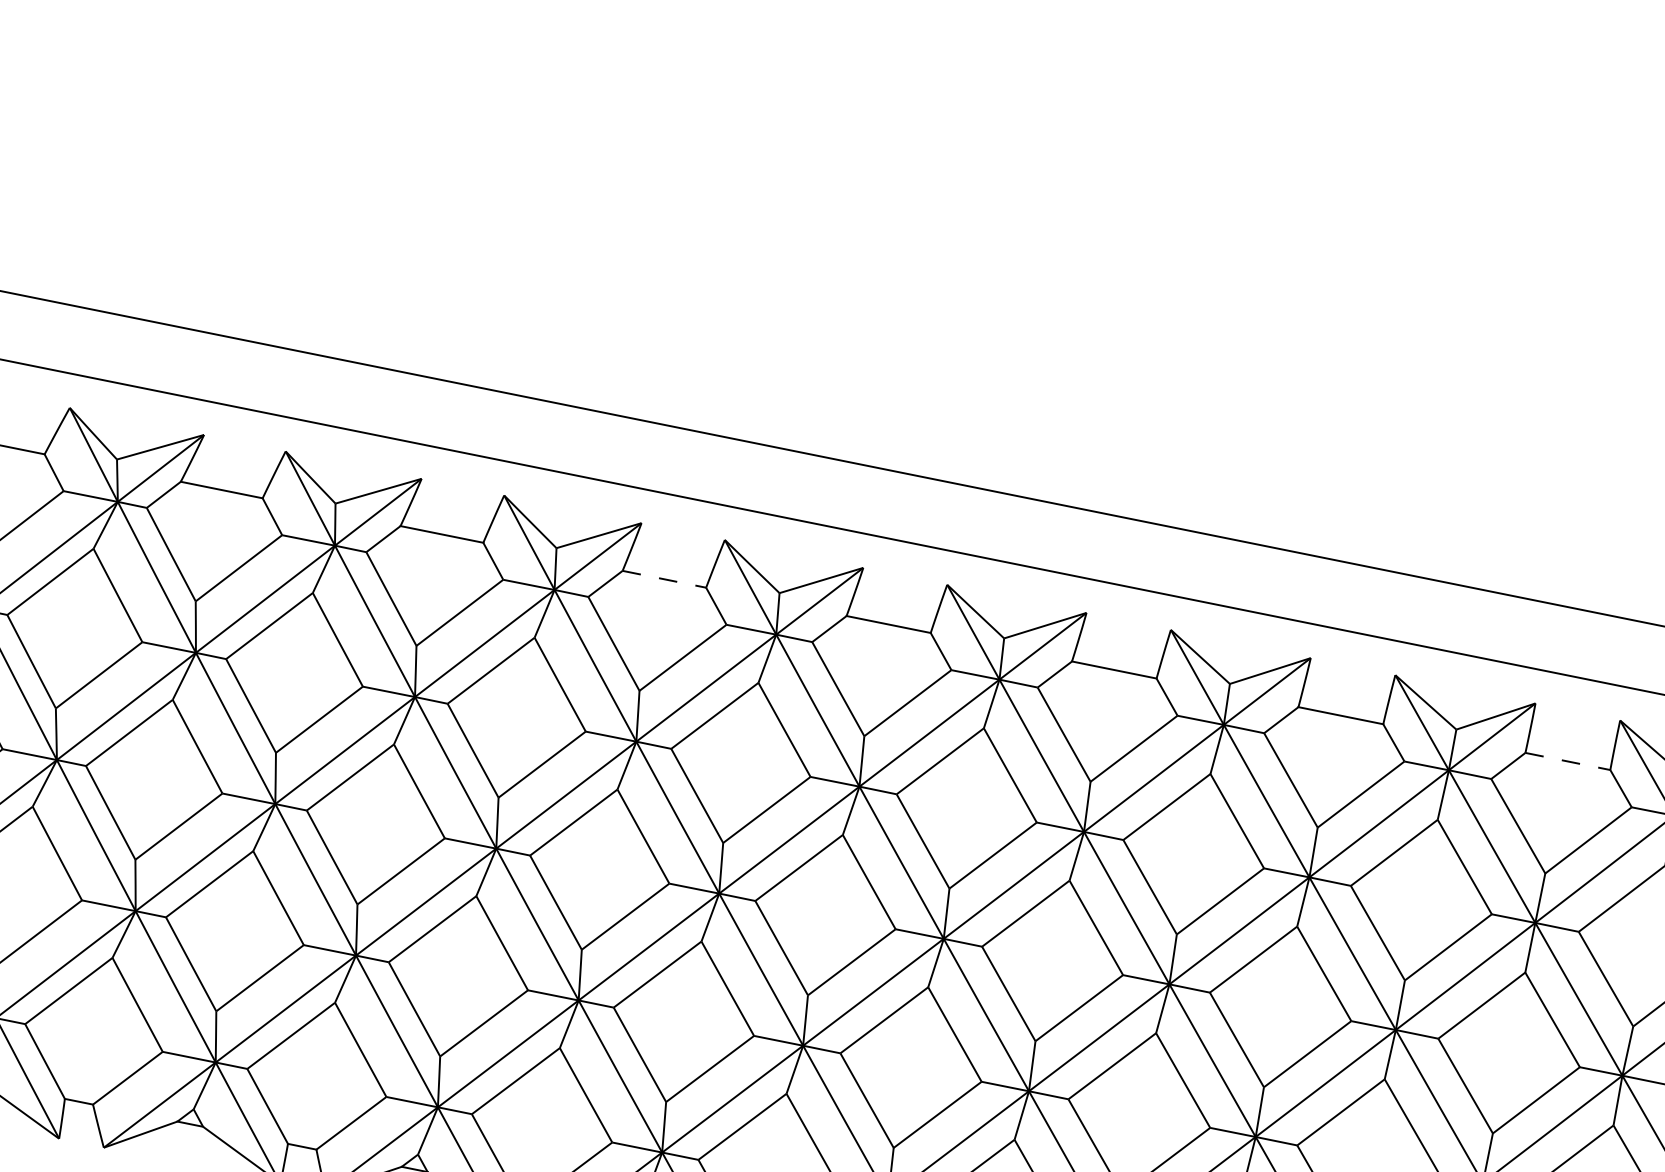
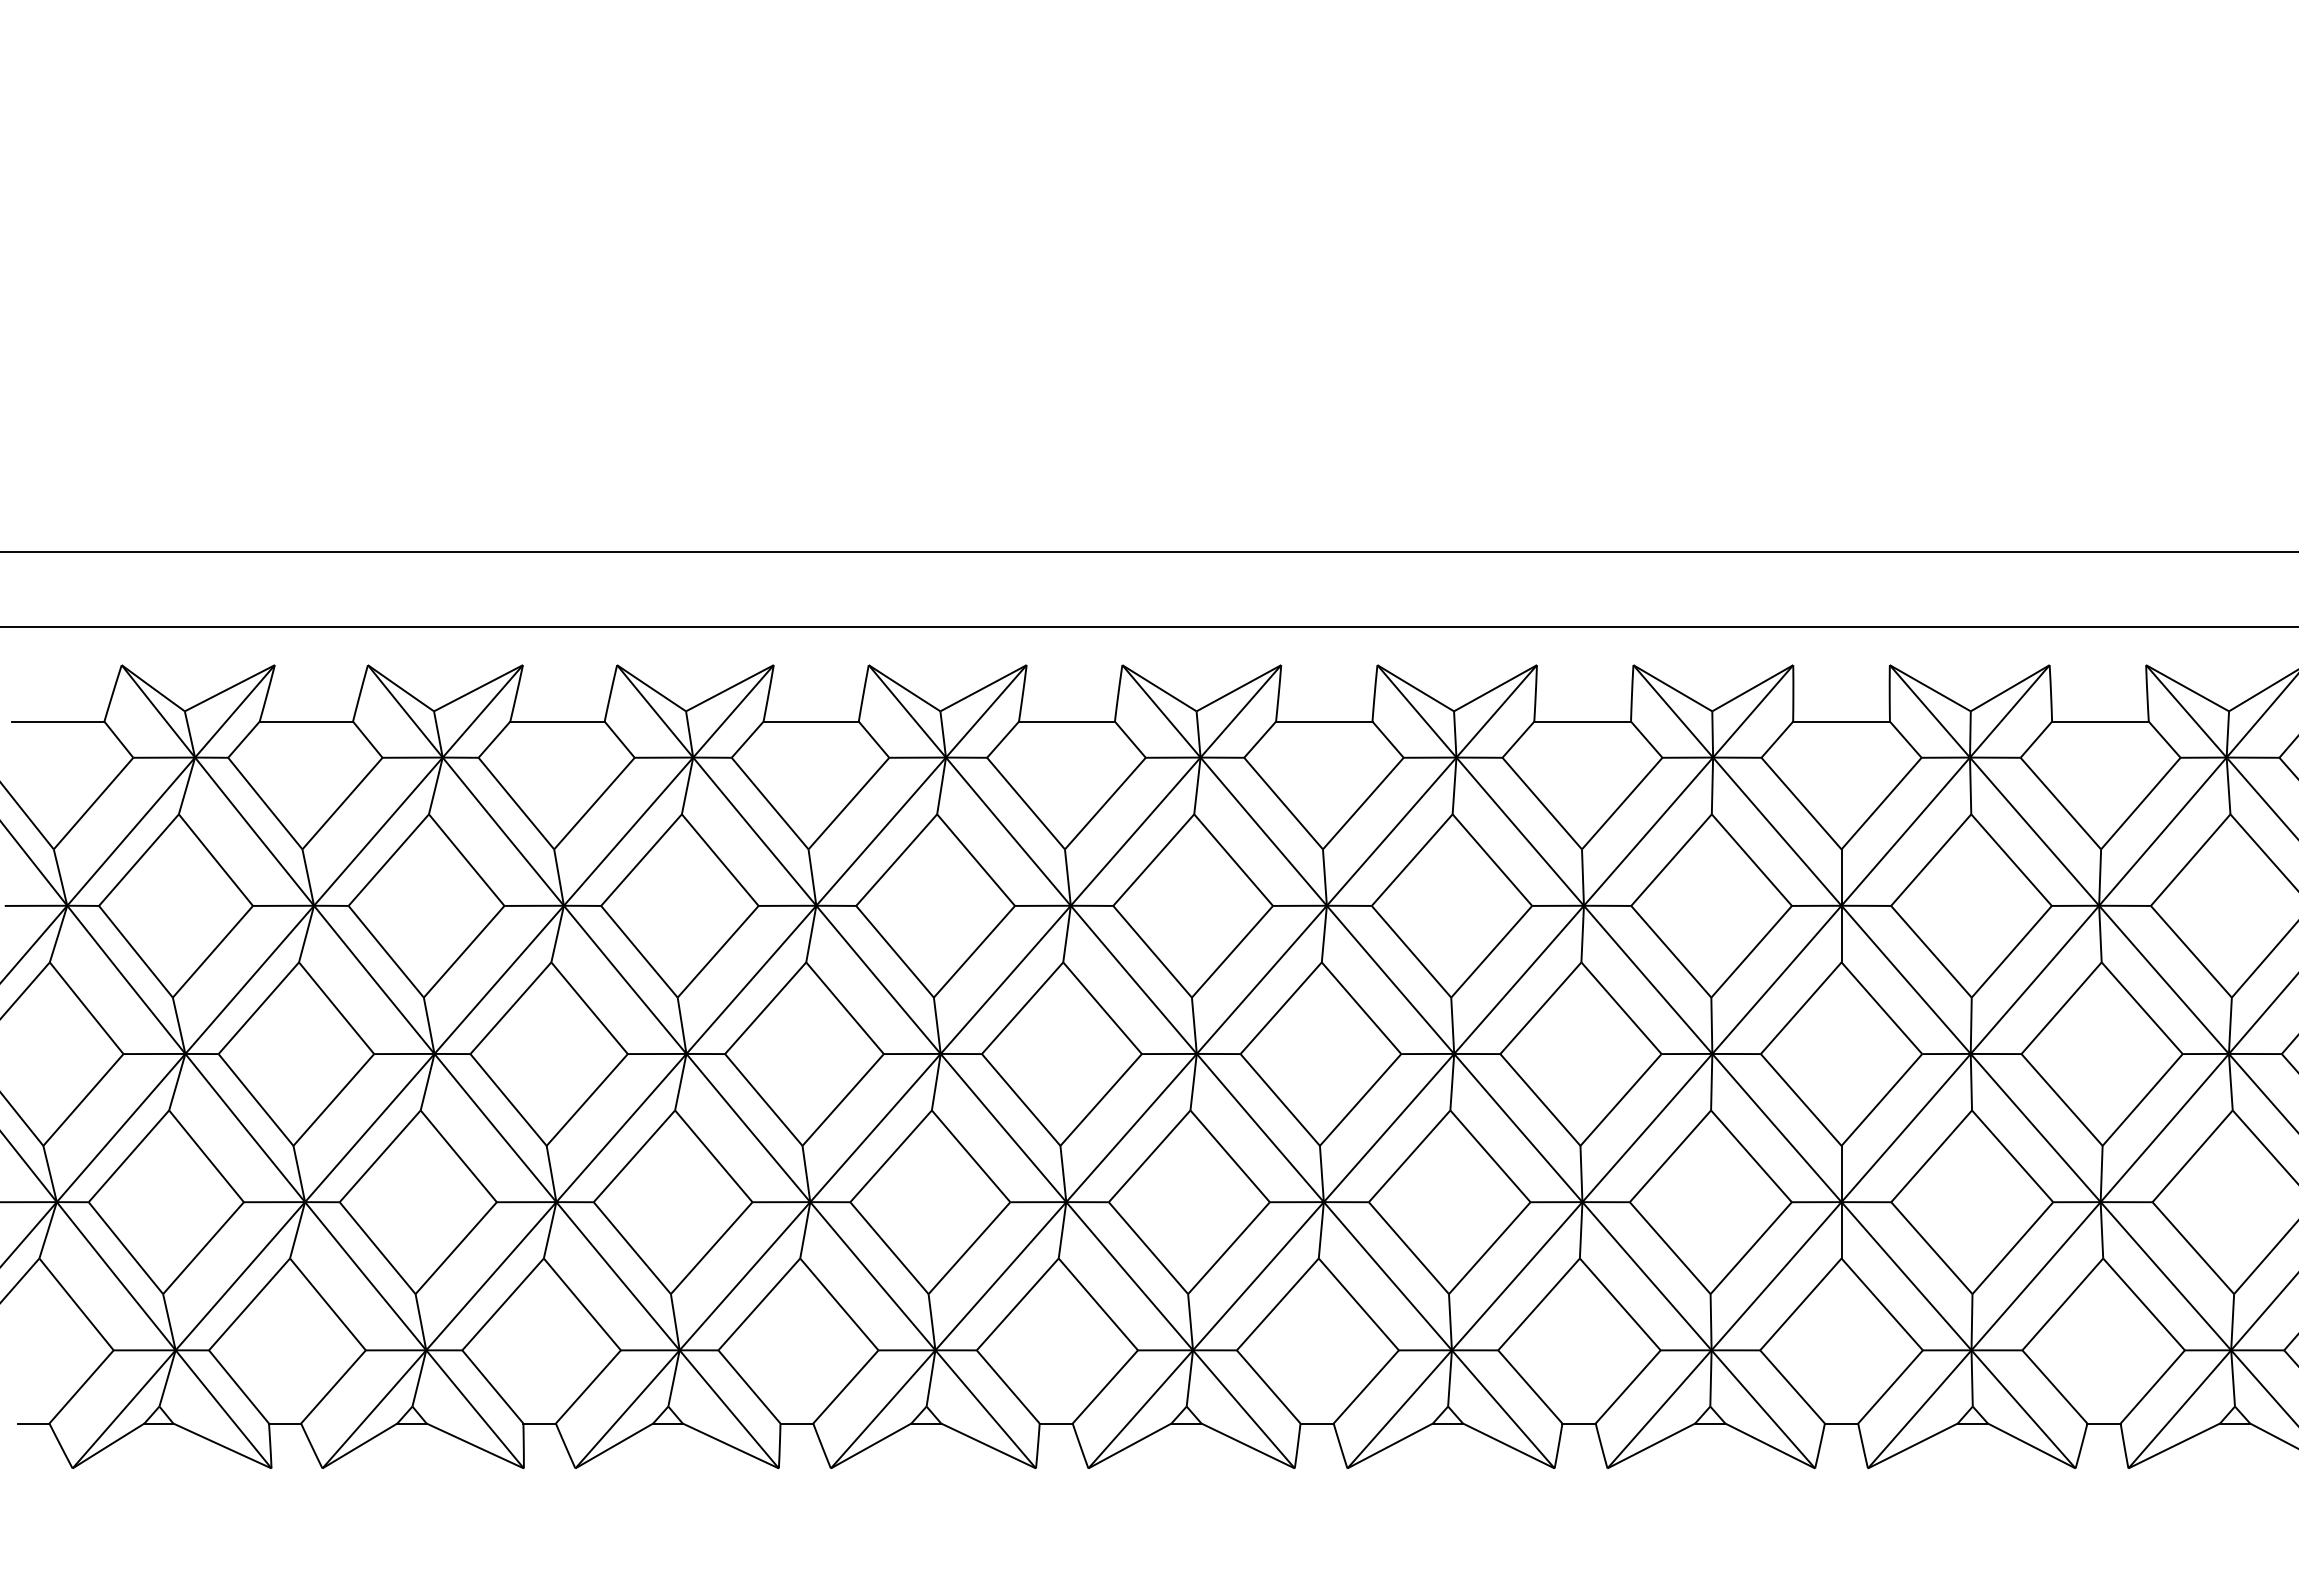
line: (664, 579) -> (811, 721), dashed -> solid
line: (1568, 761) -> (1842, 721), dashed -> solid

